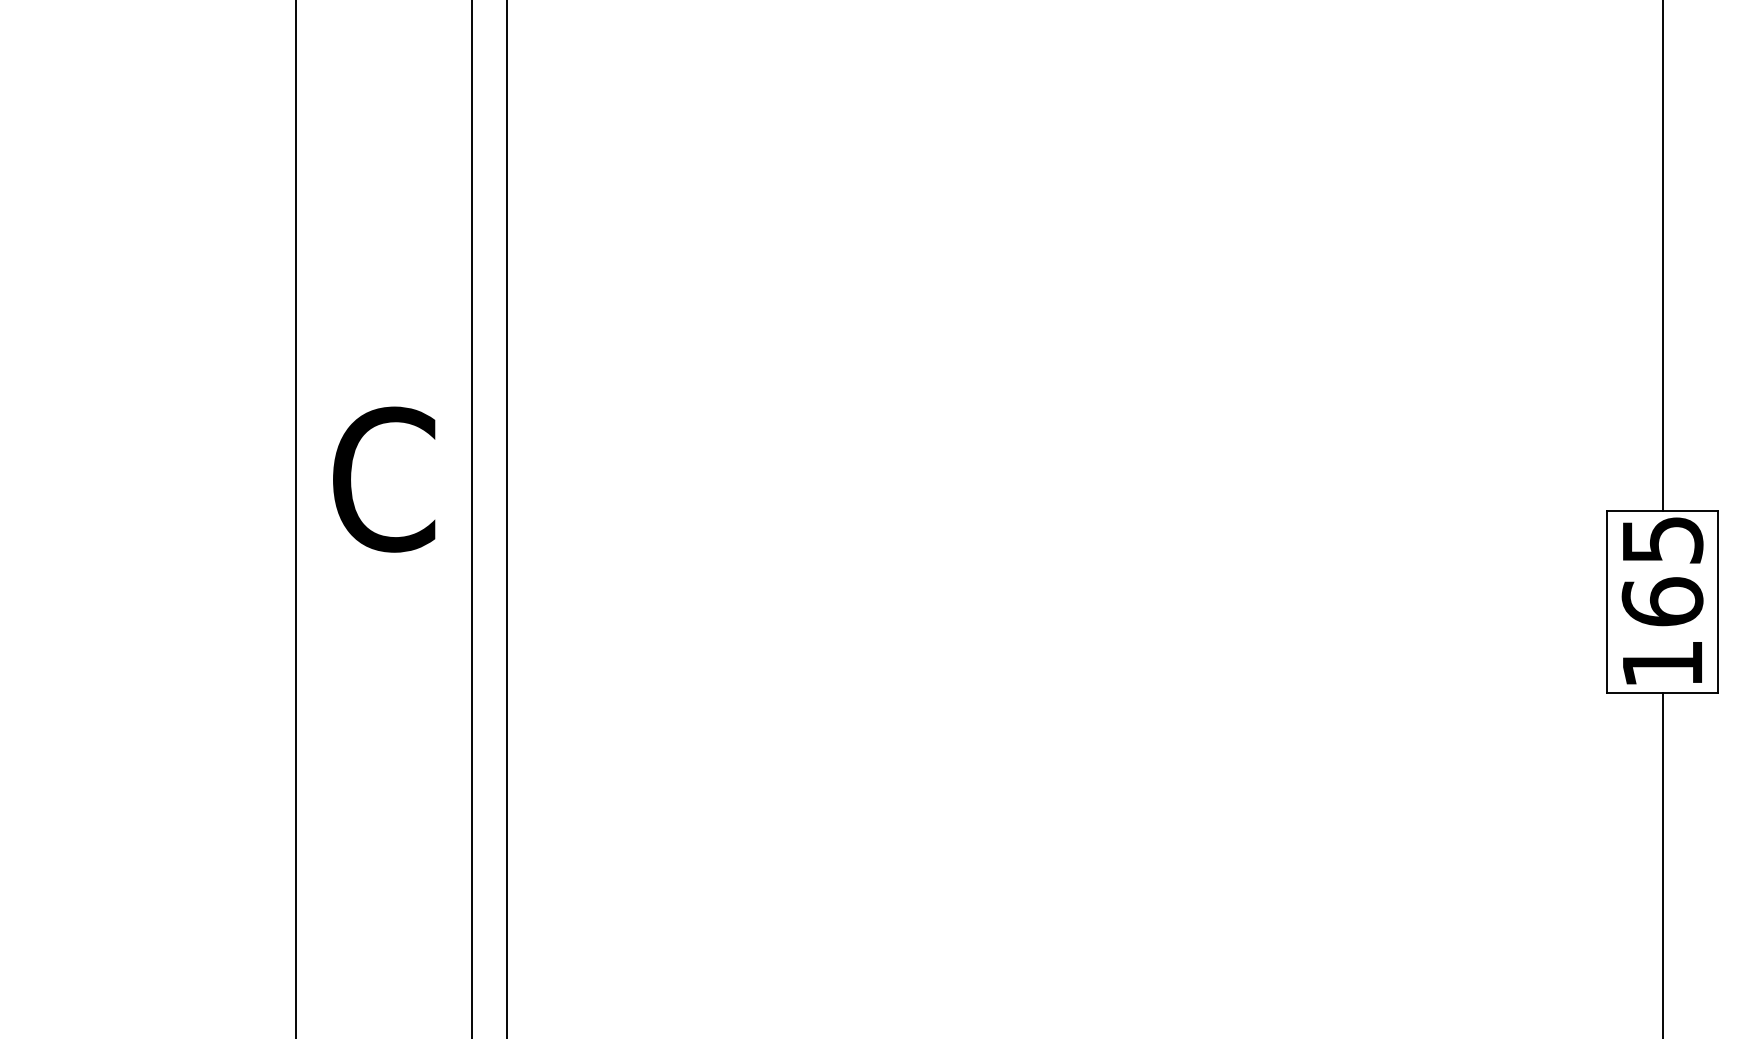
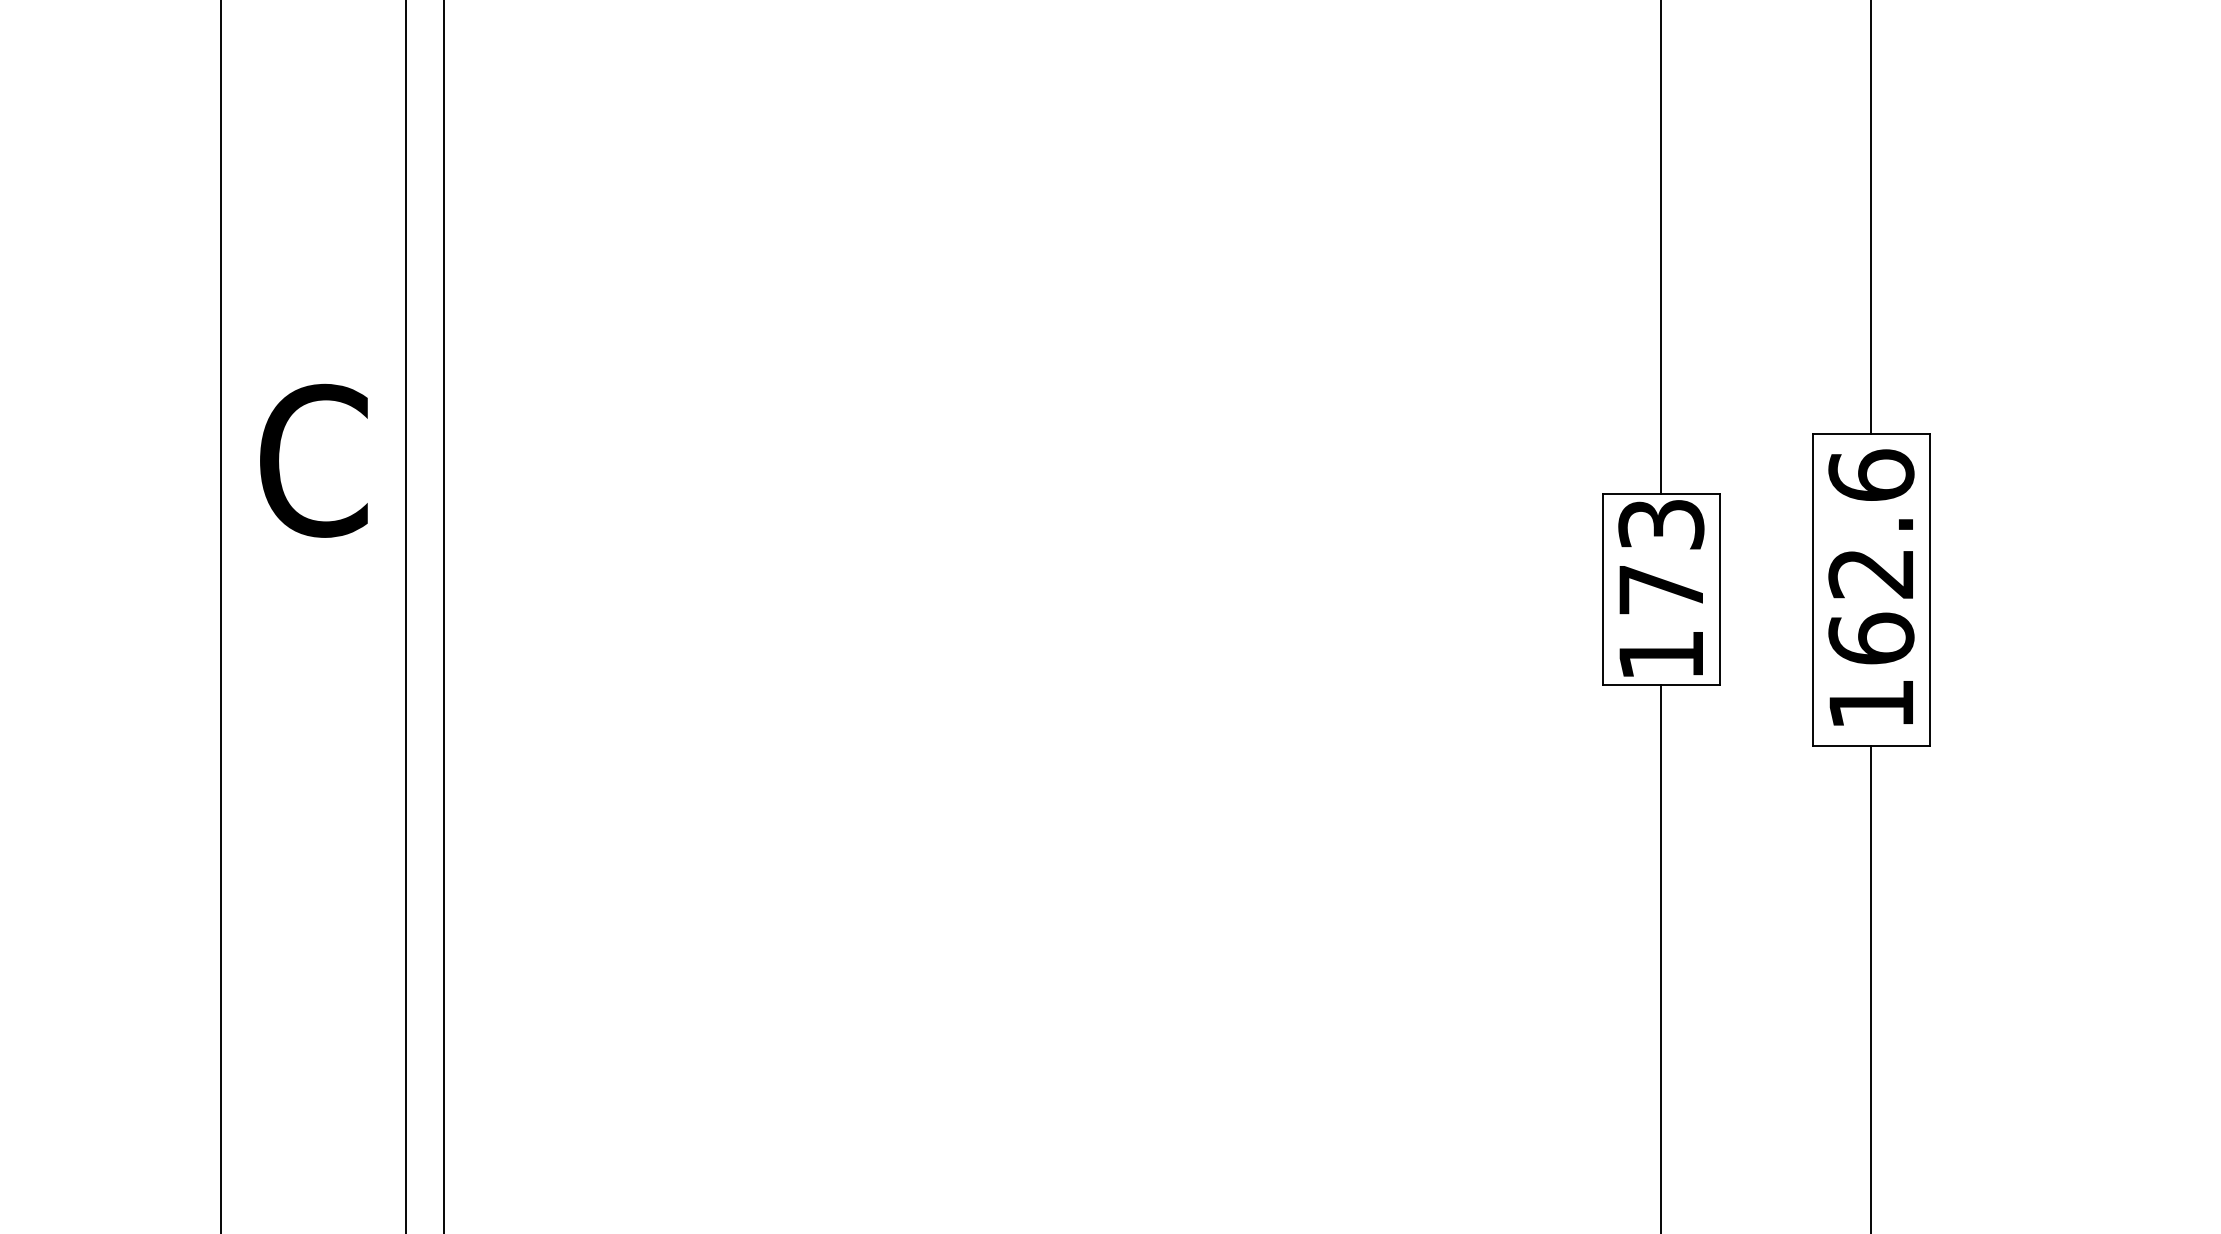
text: (1662, 571) -> (1661, 557), 165 -> 173

